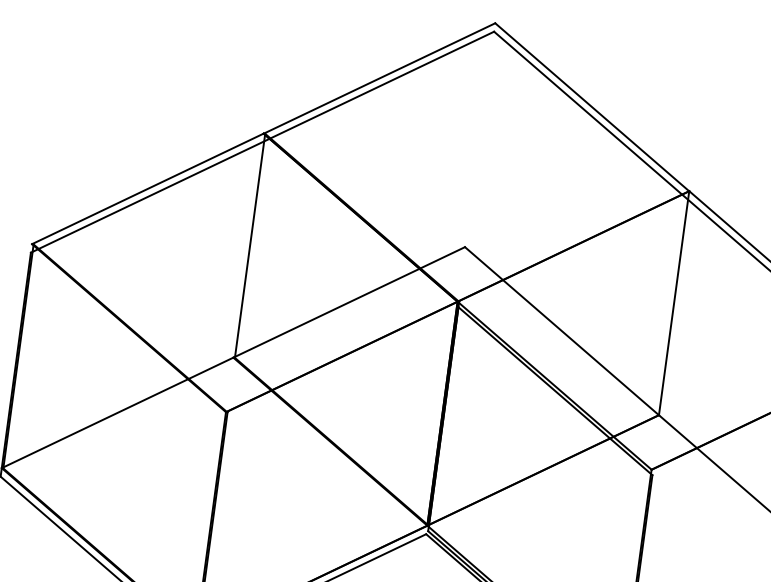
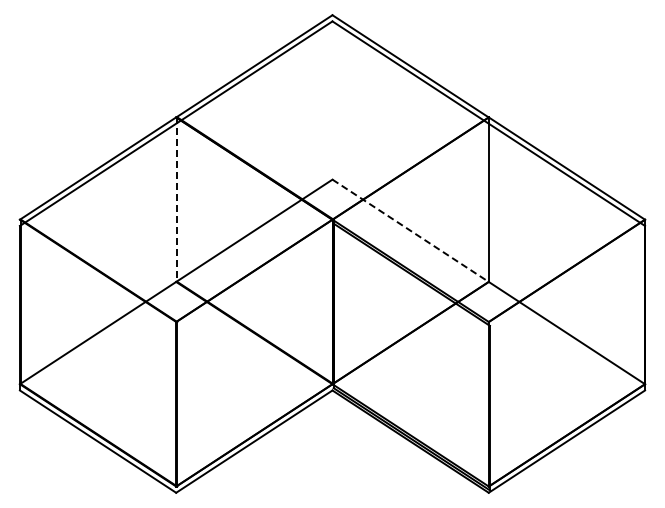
line: (250, 247) -> (177, 200), solid -> dashed
line: (563, 332) -> (411, 231), solid -> dashed

